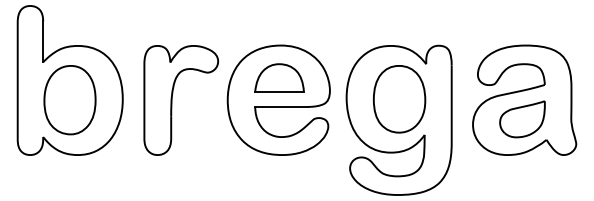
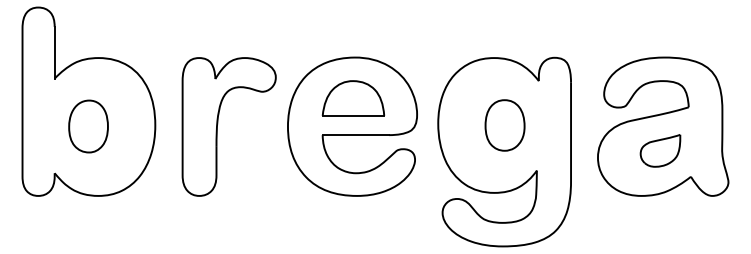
part: (399, 99) -> (504, 125), size x0.6
part: (69, 100) -> (88, 126), size x0.6
part: (522, 119) -> (660, 150), size x0.7

